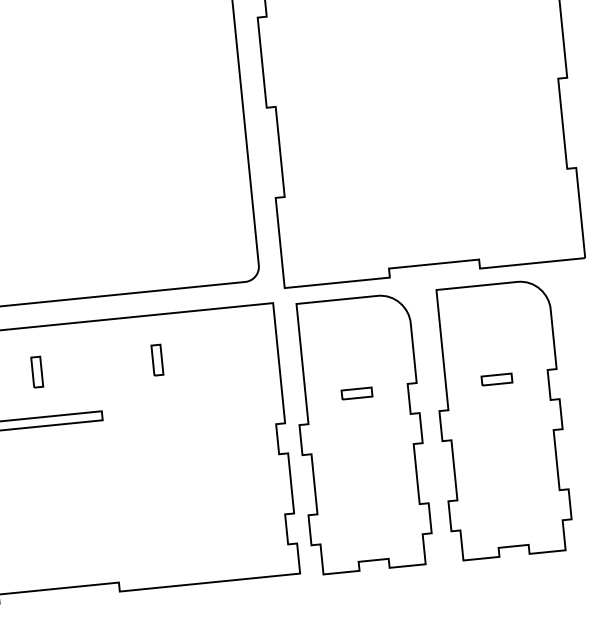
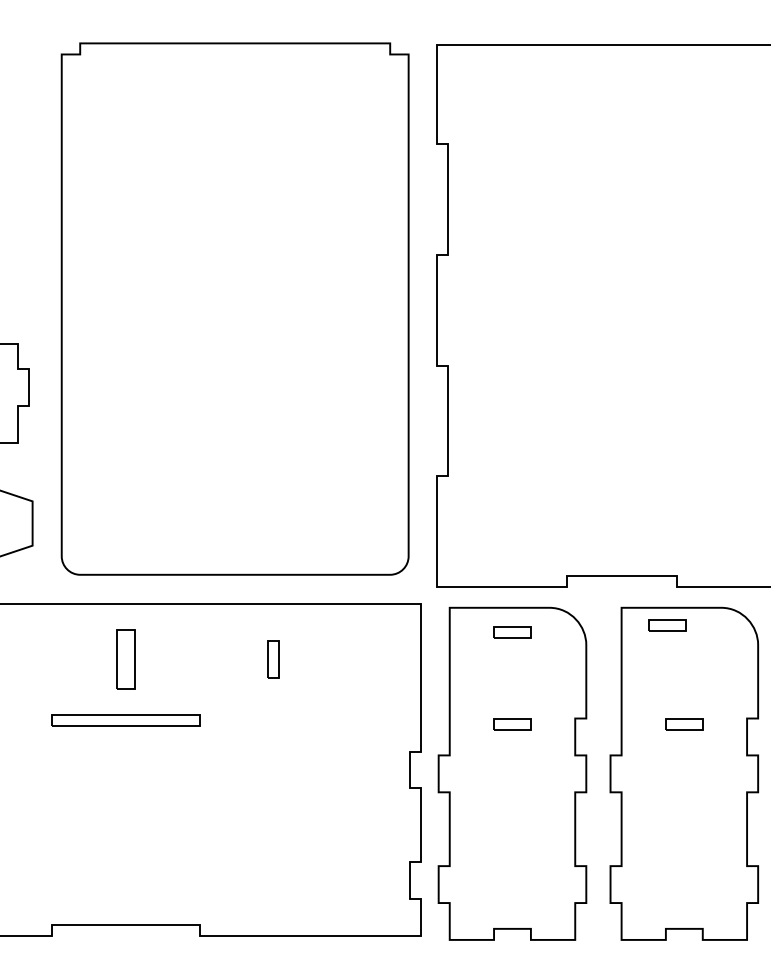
part: (475, 300) -> (667, 625), added
part: (349, 318) -> (512, 632), added
part: (37, 372) -> (126, 659), size x1.6

